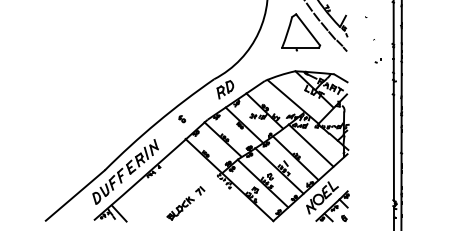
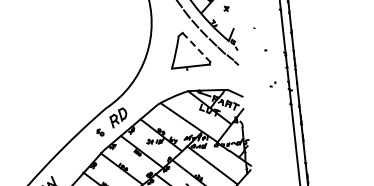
line: (308, 29) -> (196, 47), solid -> dashed
part: (377, 60) -> (272, 84), moved
part: (182, 119) -> (100, 132), moved

